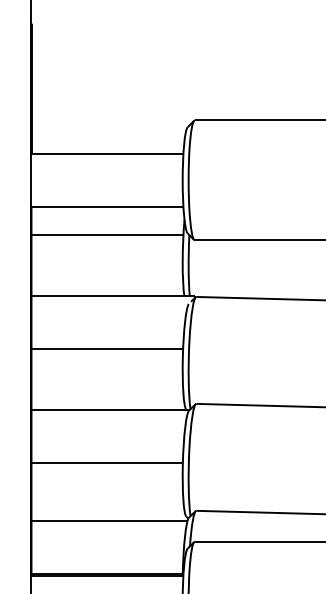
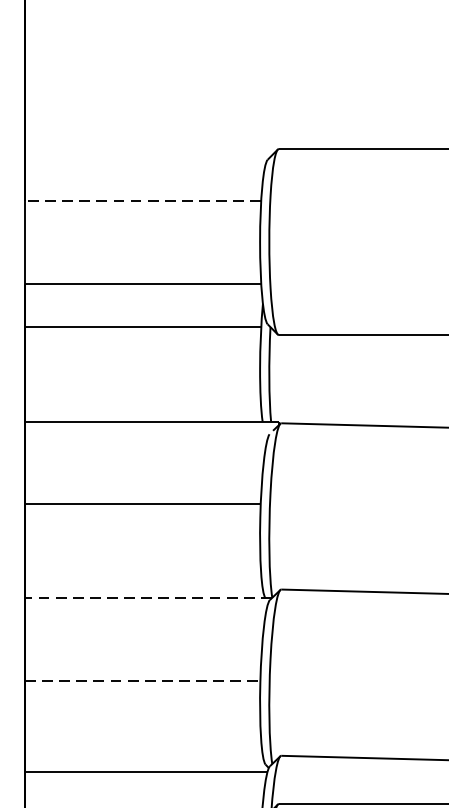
line: (107, 154) -> (143, 201), solid -> dashed
line: (110, 409) -> (147, 598), solid -> dashed
line: (107, 462) -> (143, 680), solid -> dashed

